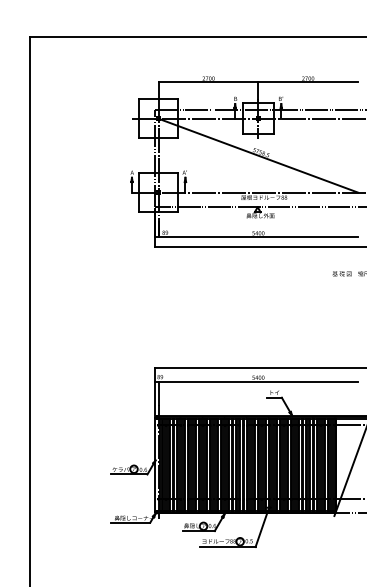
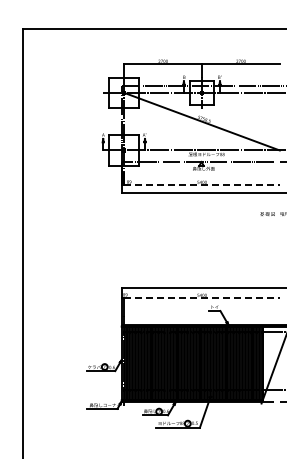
line: (257, 237) -> (201, 185), solid -> dashed
line: (257, 381) -> (201, 298), solid -> dashed

